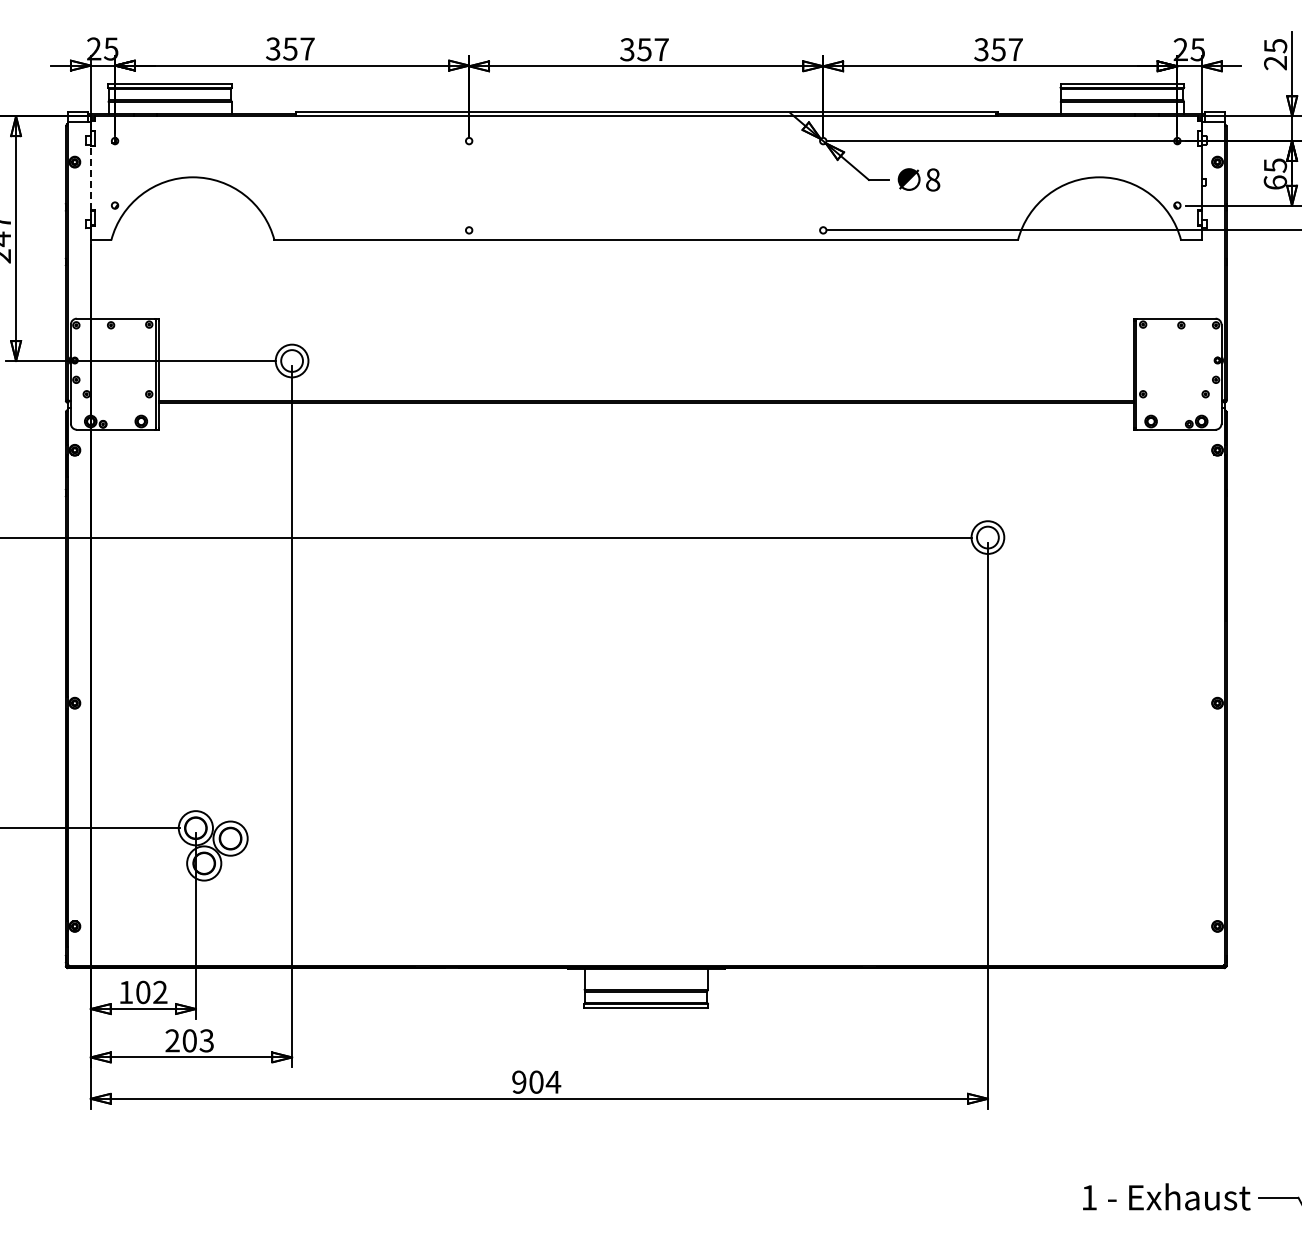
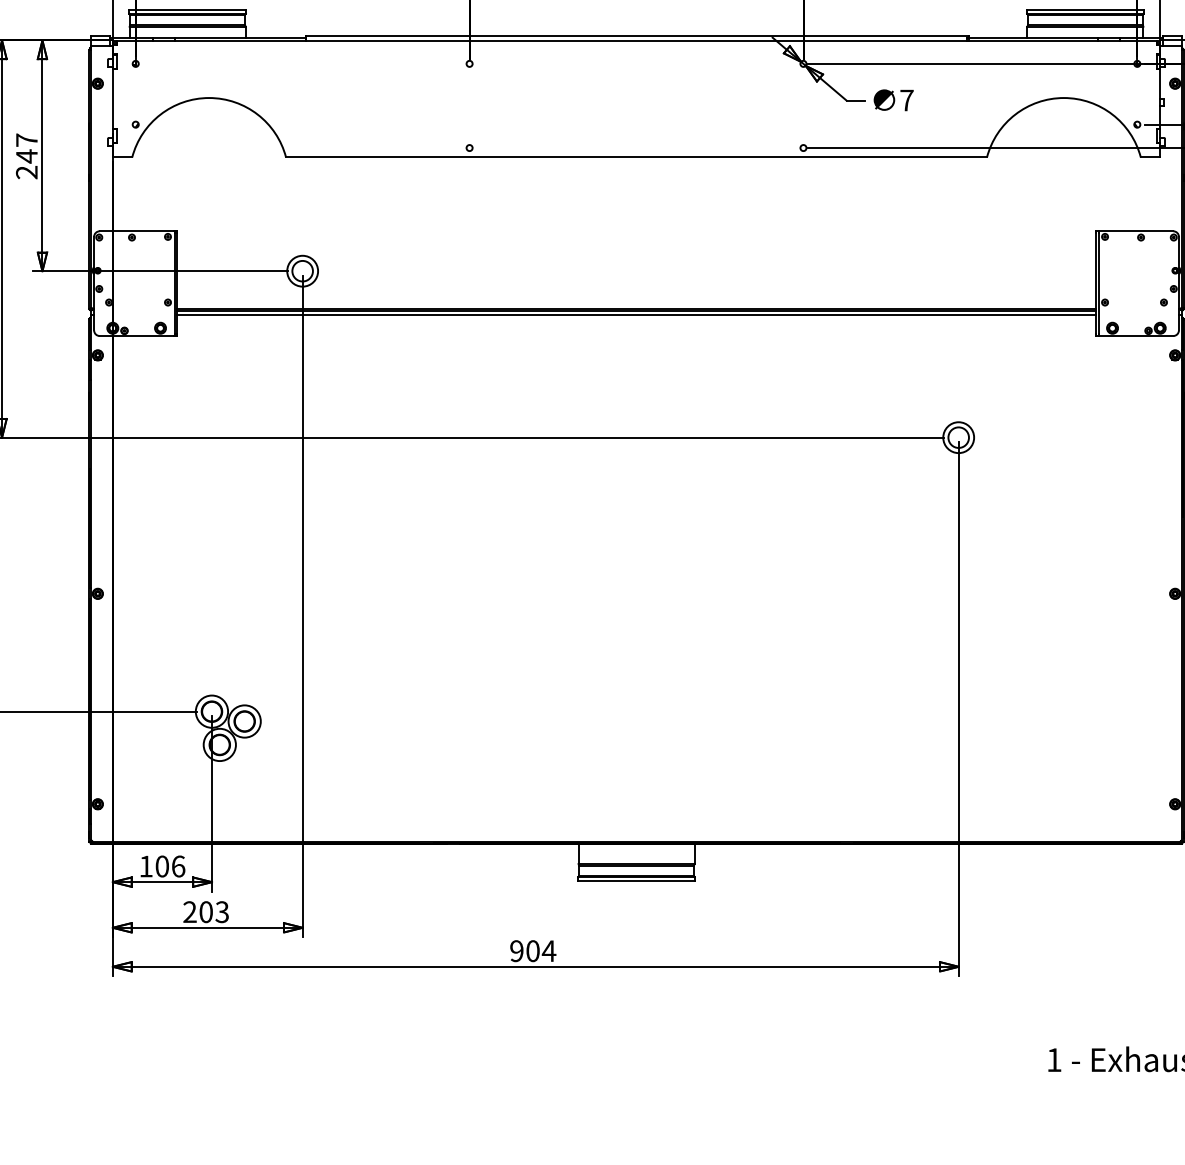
line: (90, 177) -> (112, 98), dashed -> solid
text: (933, 179) -> (907, 100), 8 -> 7
line: (645, 407) -> (635, 315), added
text: (160, 992) -> (178, 866), 102 -> 106

